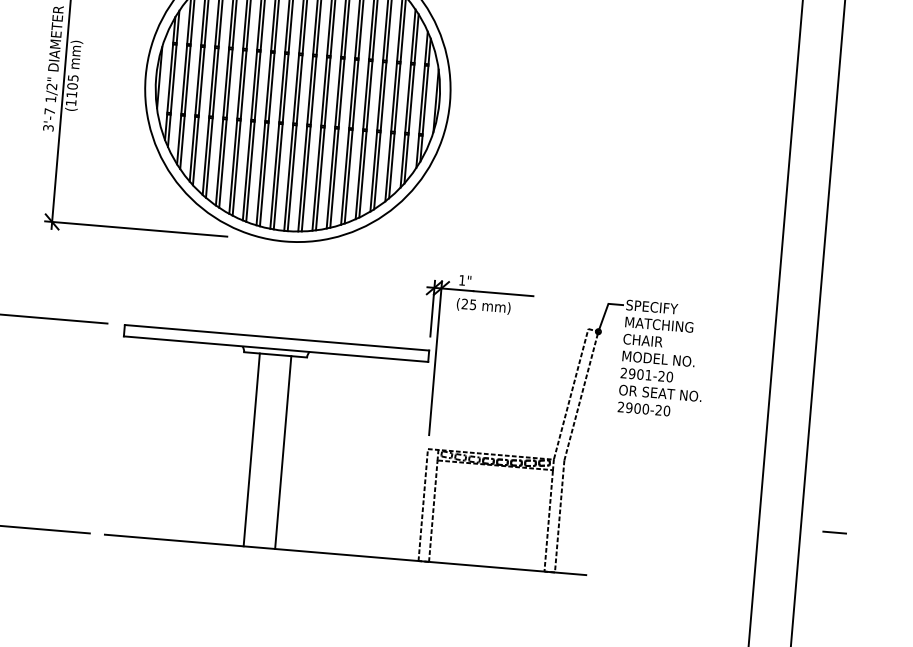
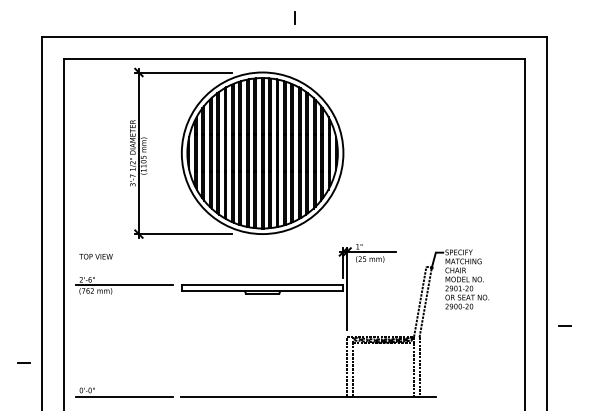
line: (252, 450) -> (254, 345), removed
line: (282, 452) -> (270, 345), removed
line: (833, 531) -> (564, 325), moved

